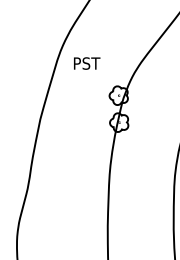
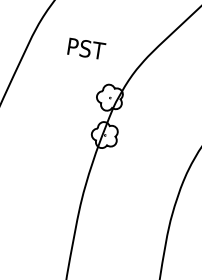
text: (87, 63) -> (87, 48), moved

